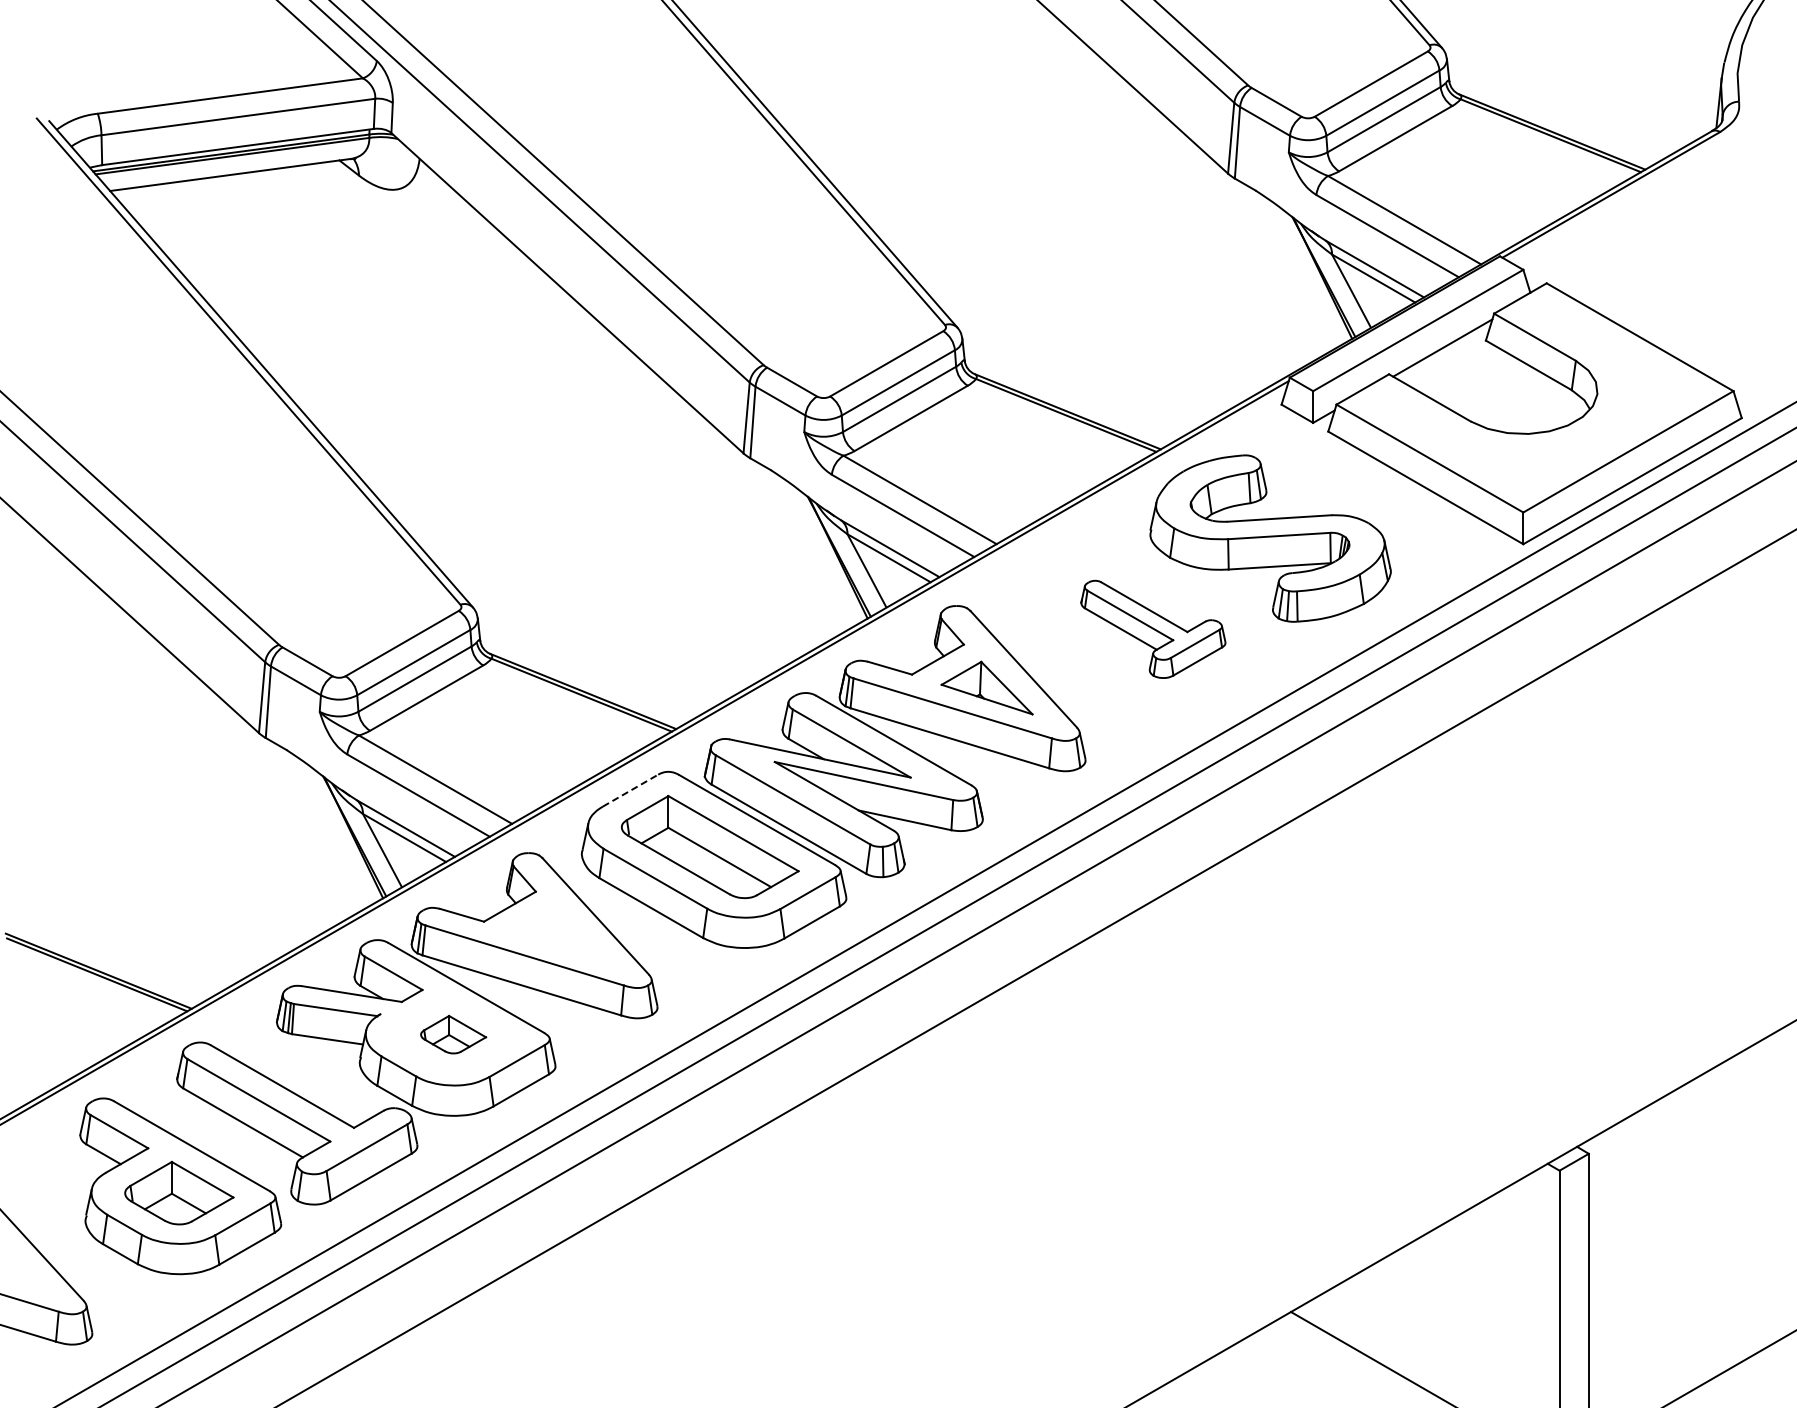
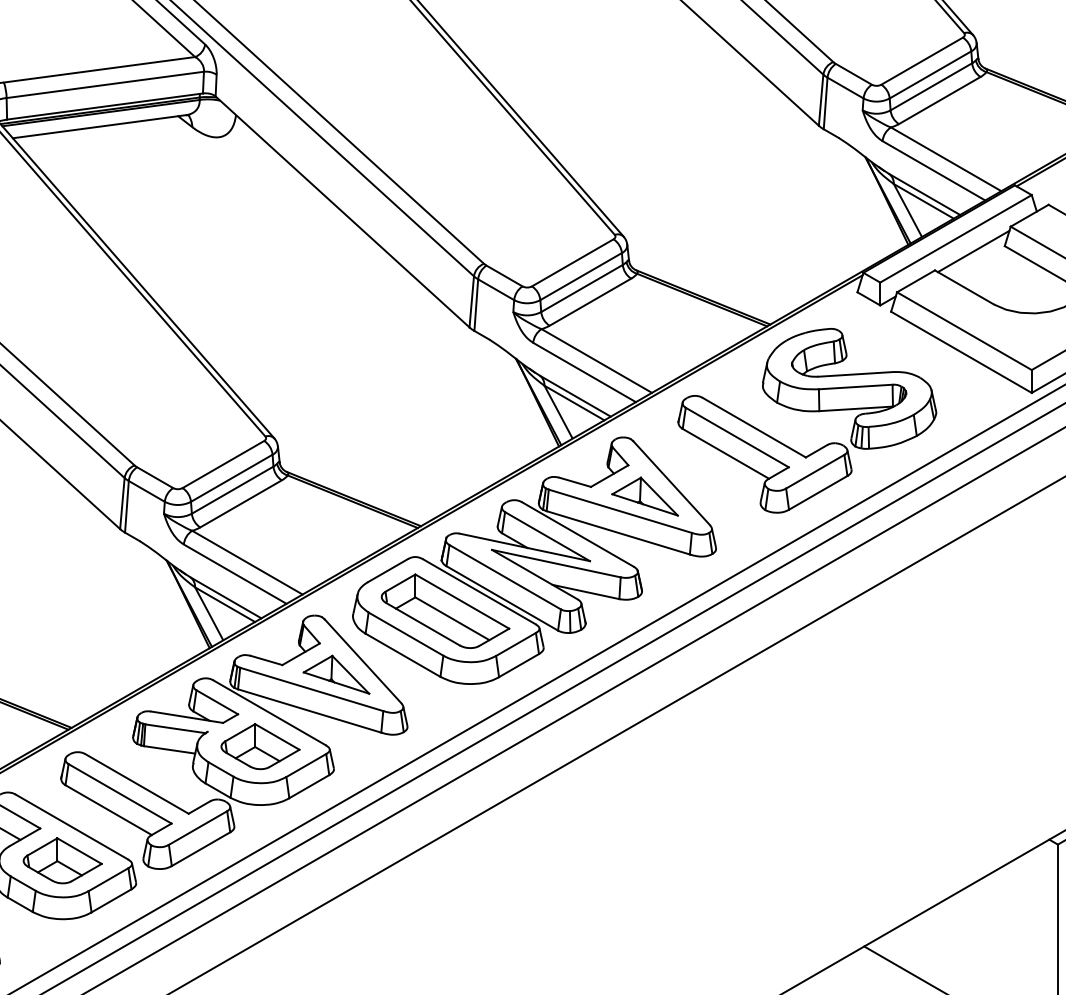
part: (1153, 629) -> (765, 454), size x1.67
line: (630, 790) -> (388, 570), dashed -> solid
part: (558, 934) -> (336, 674), added
part: (453, 1034) -> (260, 746), size x1.67

